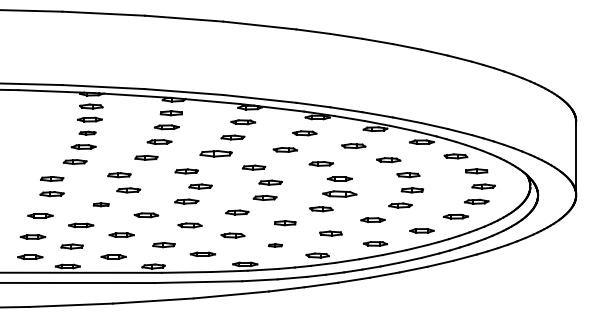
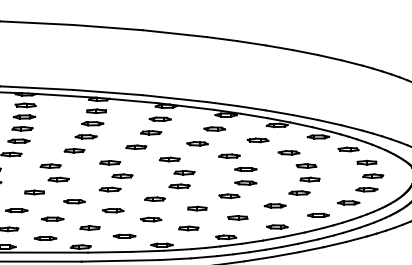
part: (87, 133) -> (22, 129), size x1.43
part: (216, 153) -> (136, 146), size x0.71
part: (339, 194) -> (245, 183), size x0.71
part: (100, 204) -> (33, 192), size x1.43
part: (275, 245) -> (188, 228), size x1.67

